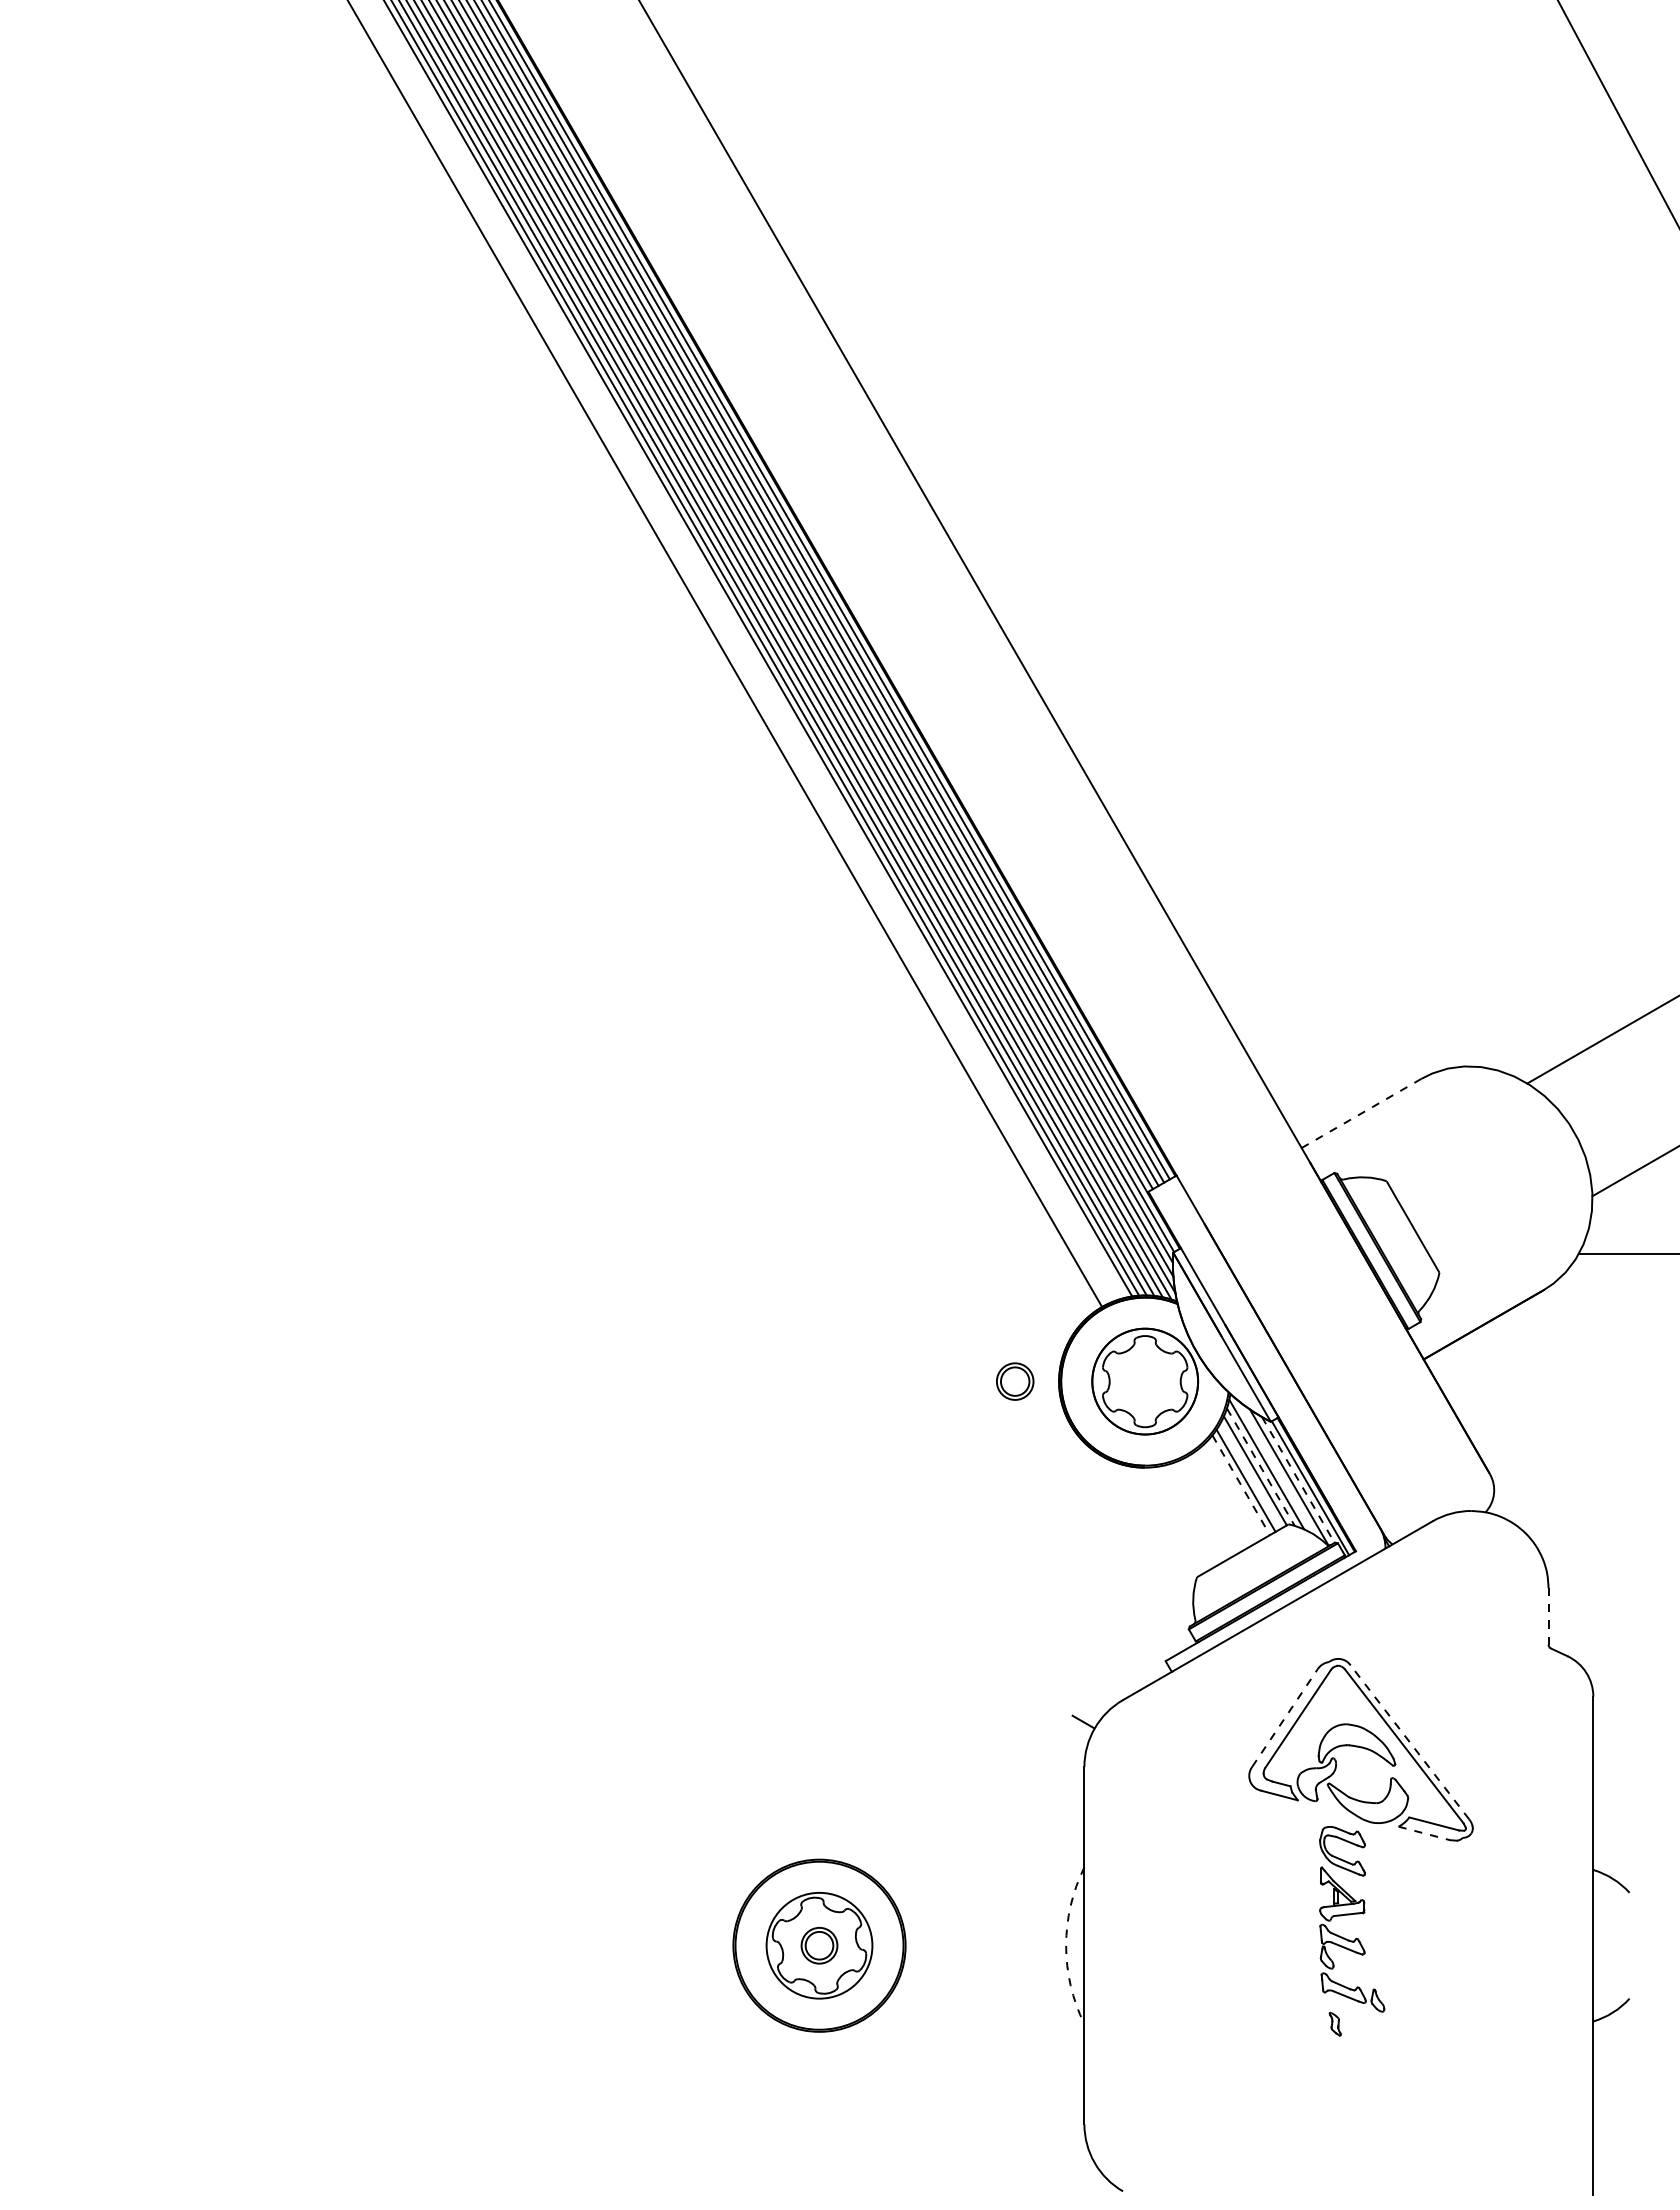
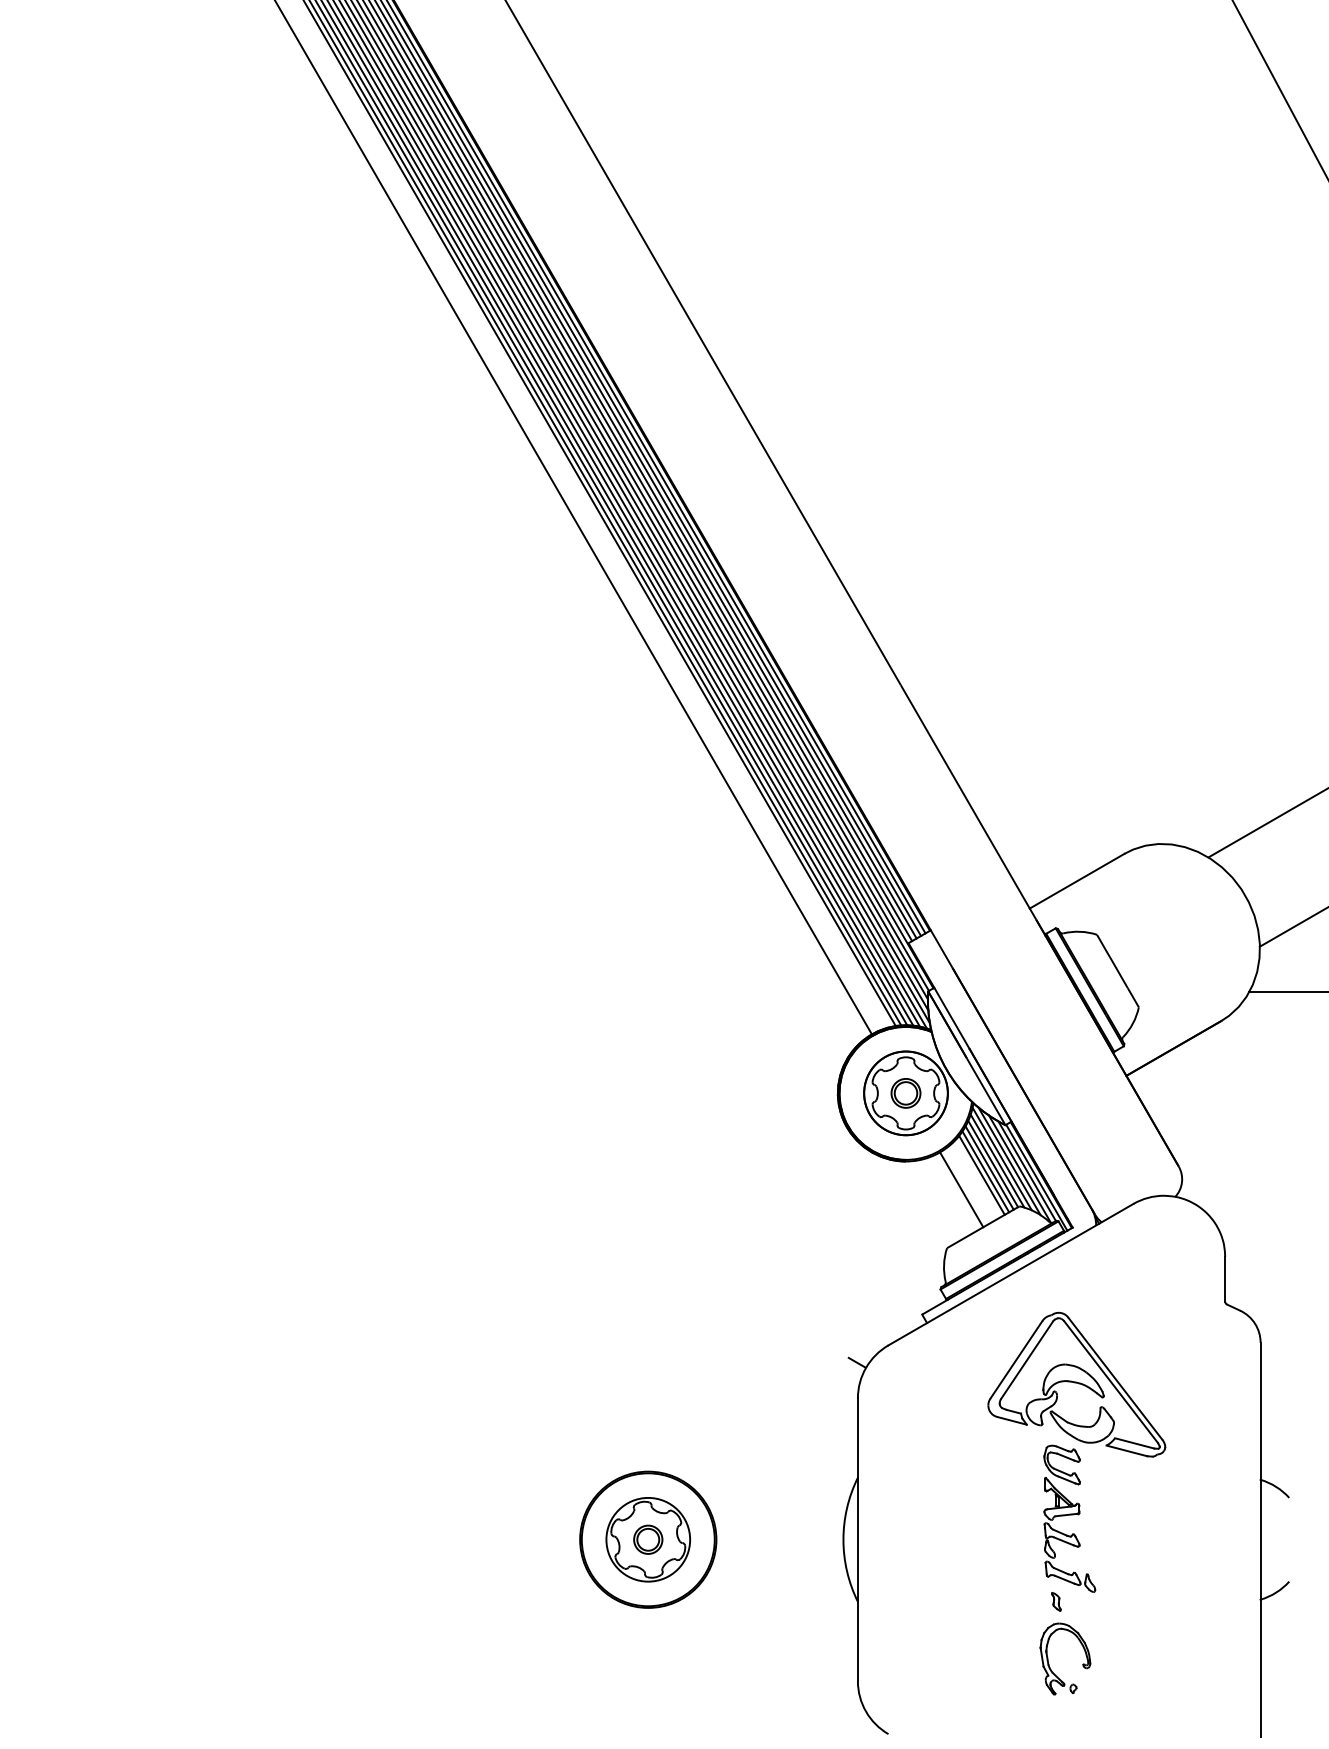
line: (1361, 1113) -> (1077, 881), dashed -> solid
part: (1015, 1381) -> (906, 1093), moved
line: (1260, 1467) -> (997, 1161), dashed -> solid
line: (1275, 1467) -> (1009, 1161), added
line: (1250, 1475) -> (989, 1167), added
line: (1298, 1480) -> (1027, 1171), dashed -> solid
line: (1241, 1485) -> (982, 1175), dashed -> solid
line: (1215, 1503) -> (961, 1189), added
line: (1548, 1616) -> (1225, 1279), dashed -> solid
line: (1284, 1718) -> (1016, 1359), dashed -> solid
line: (1409, 1742) -> (1115, 1378), dashed -> solid
line: (1424, 1833) -> (1127, 1450), dashed -> solid
arc: (1066, 1945) -> (843, 1539), dashed -> solid
part: (1325, 2097) -> (1048, 1659), added

